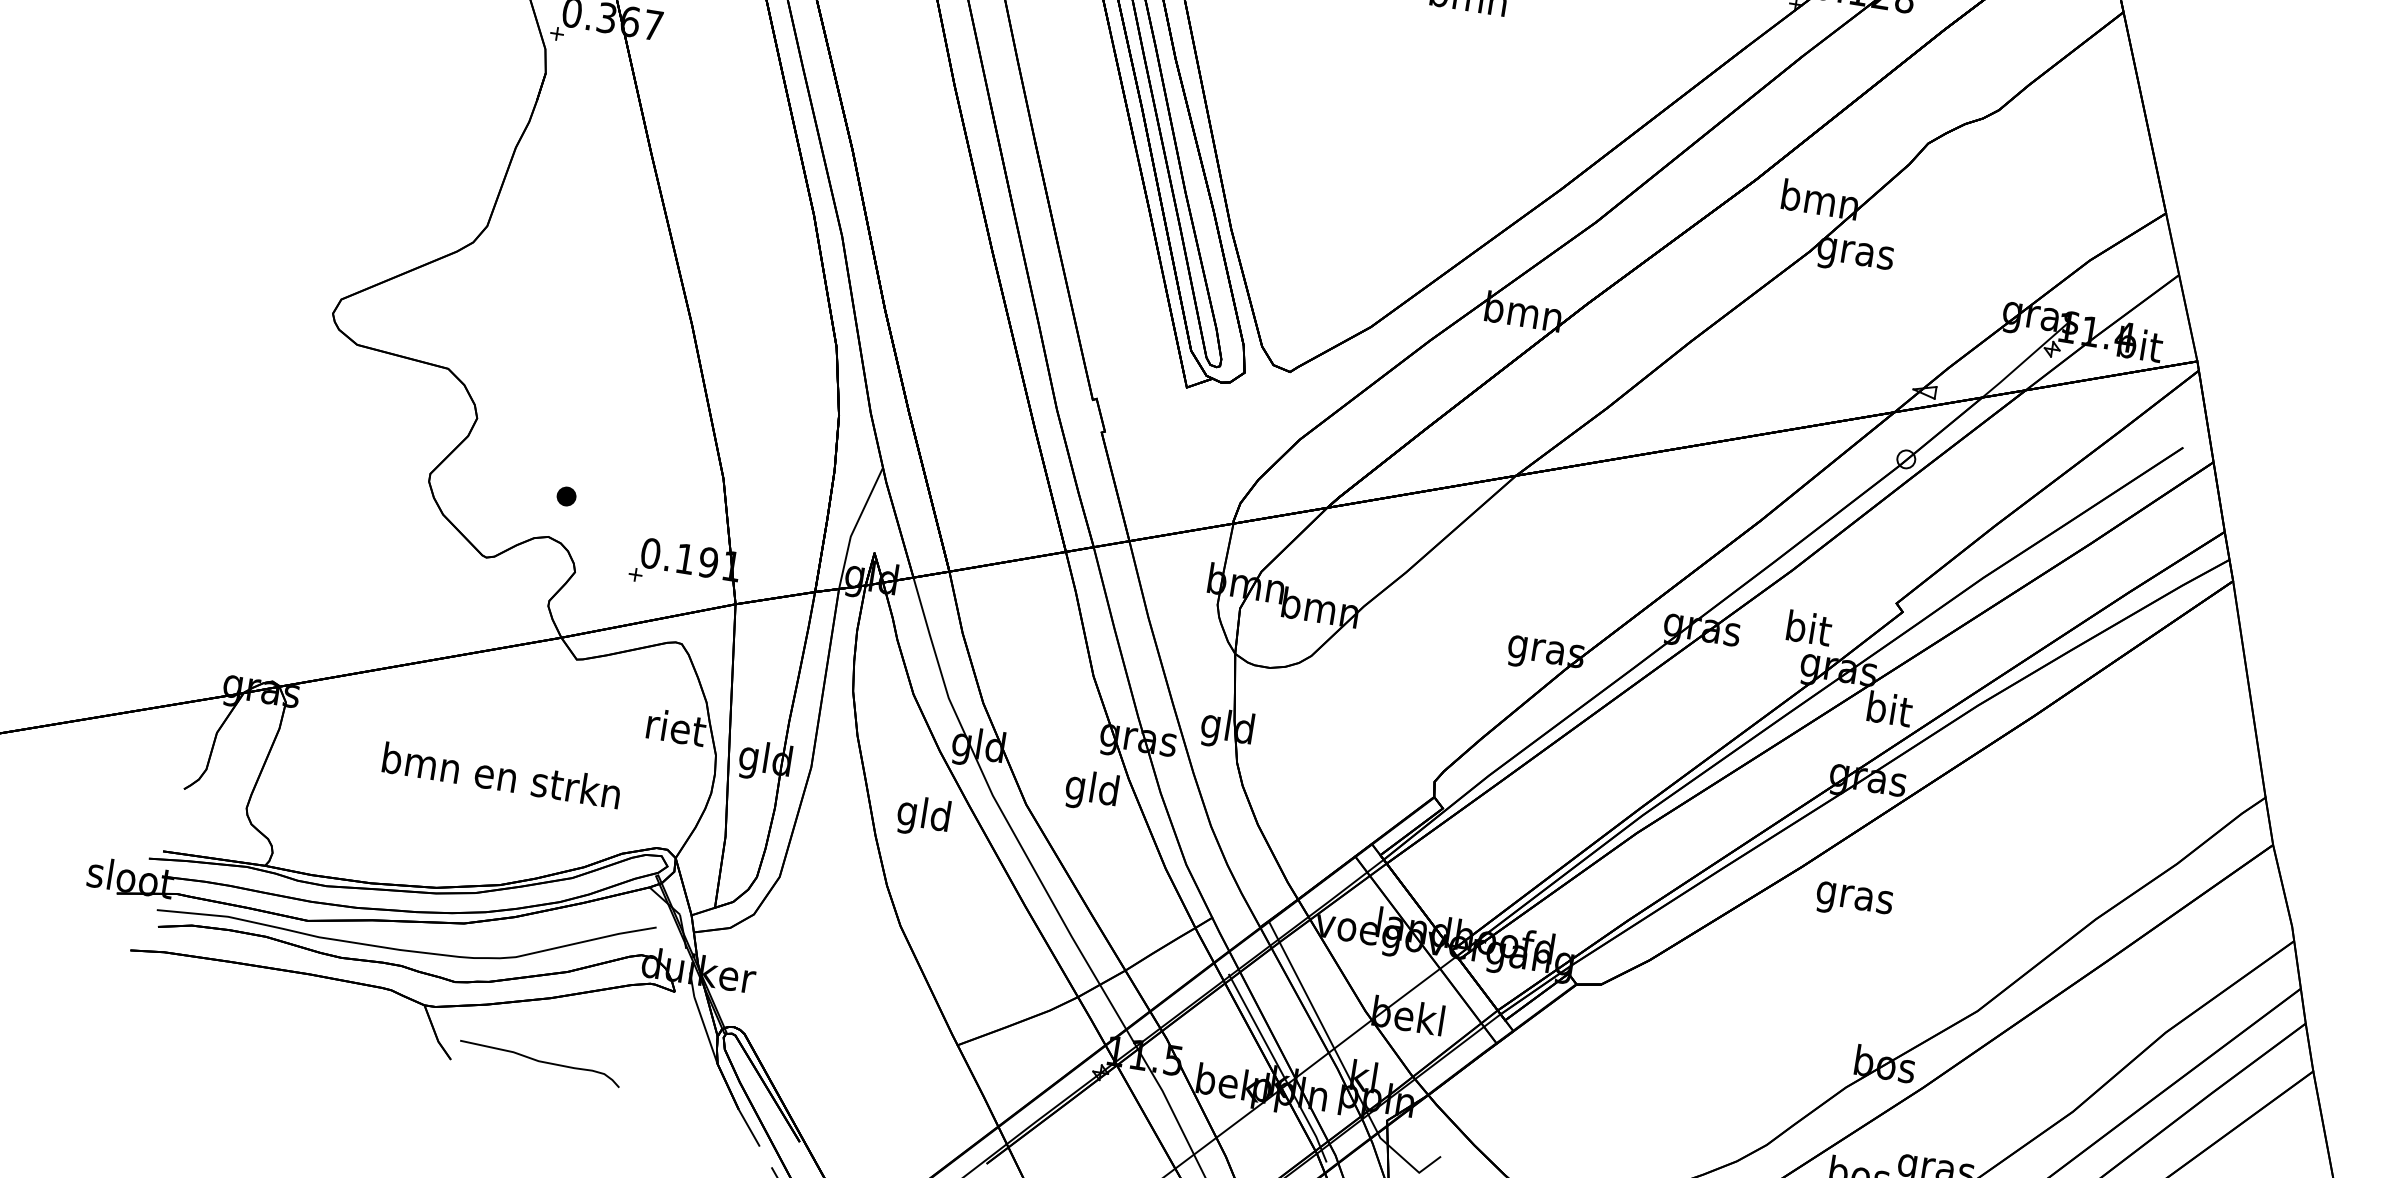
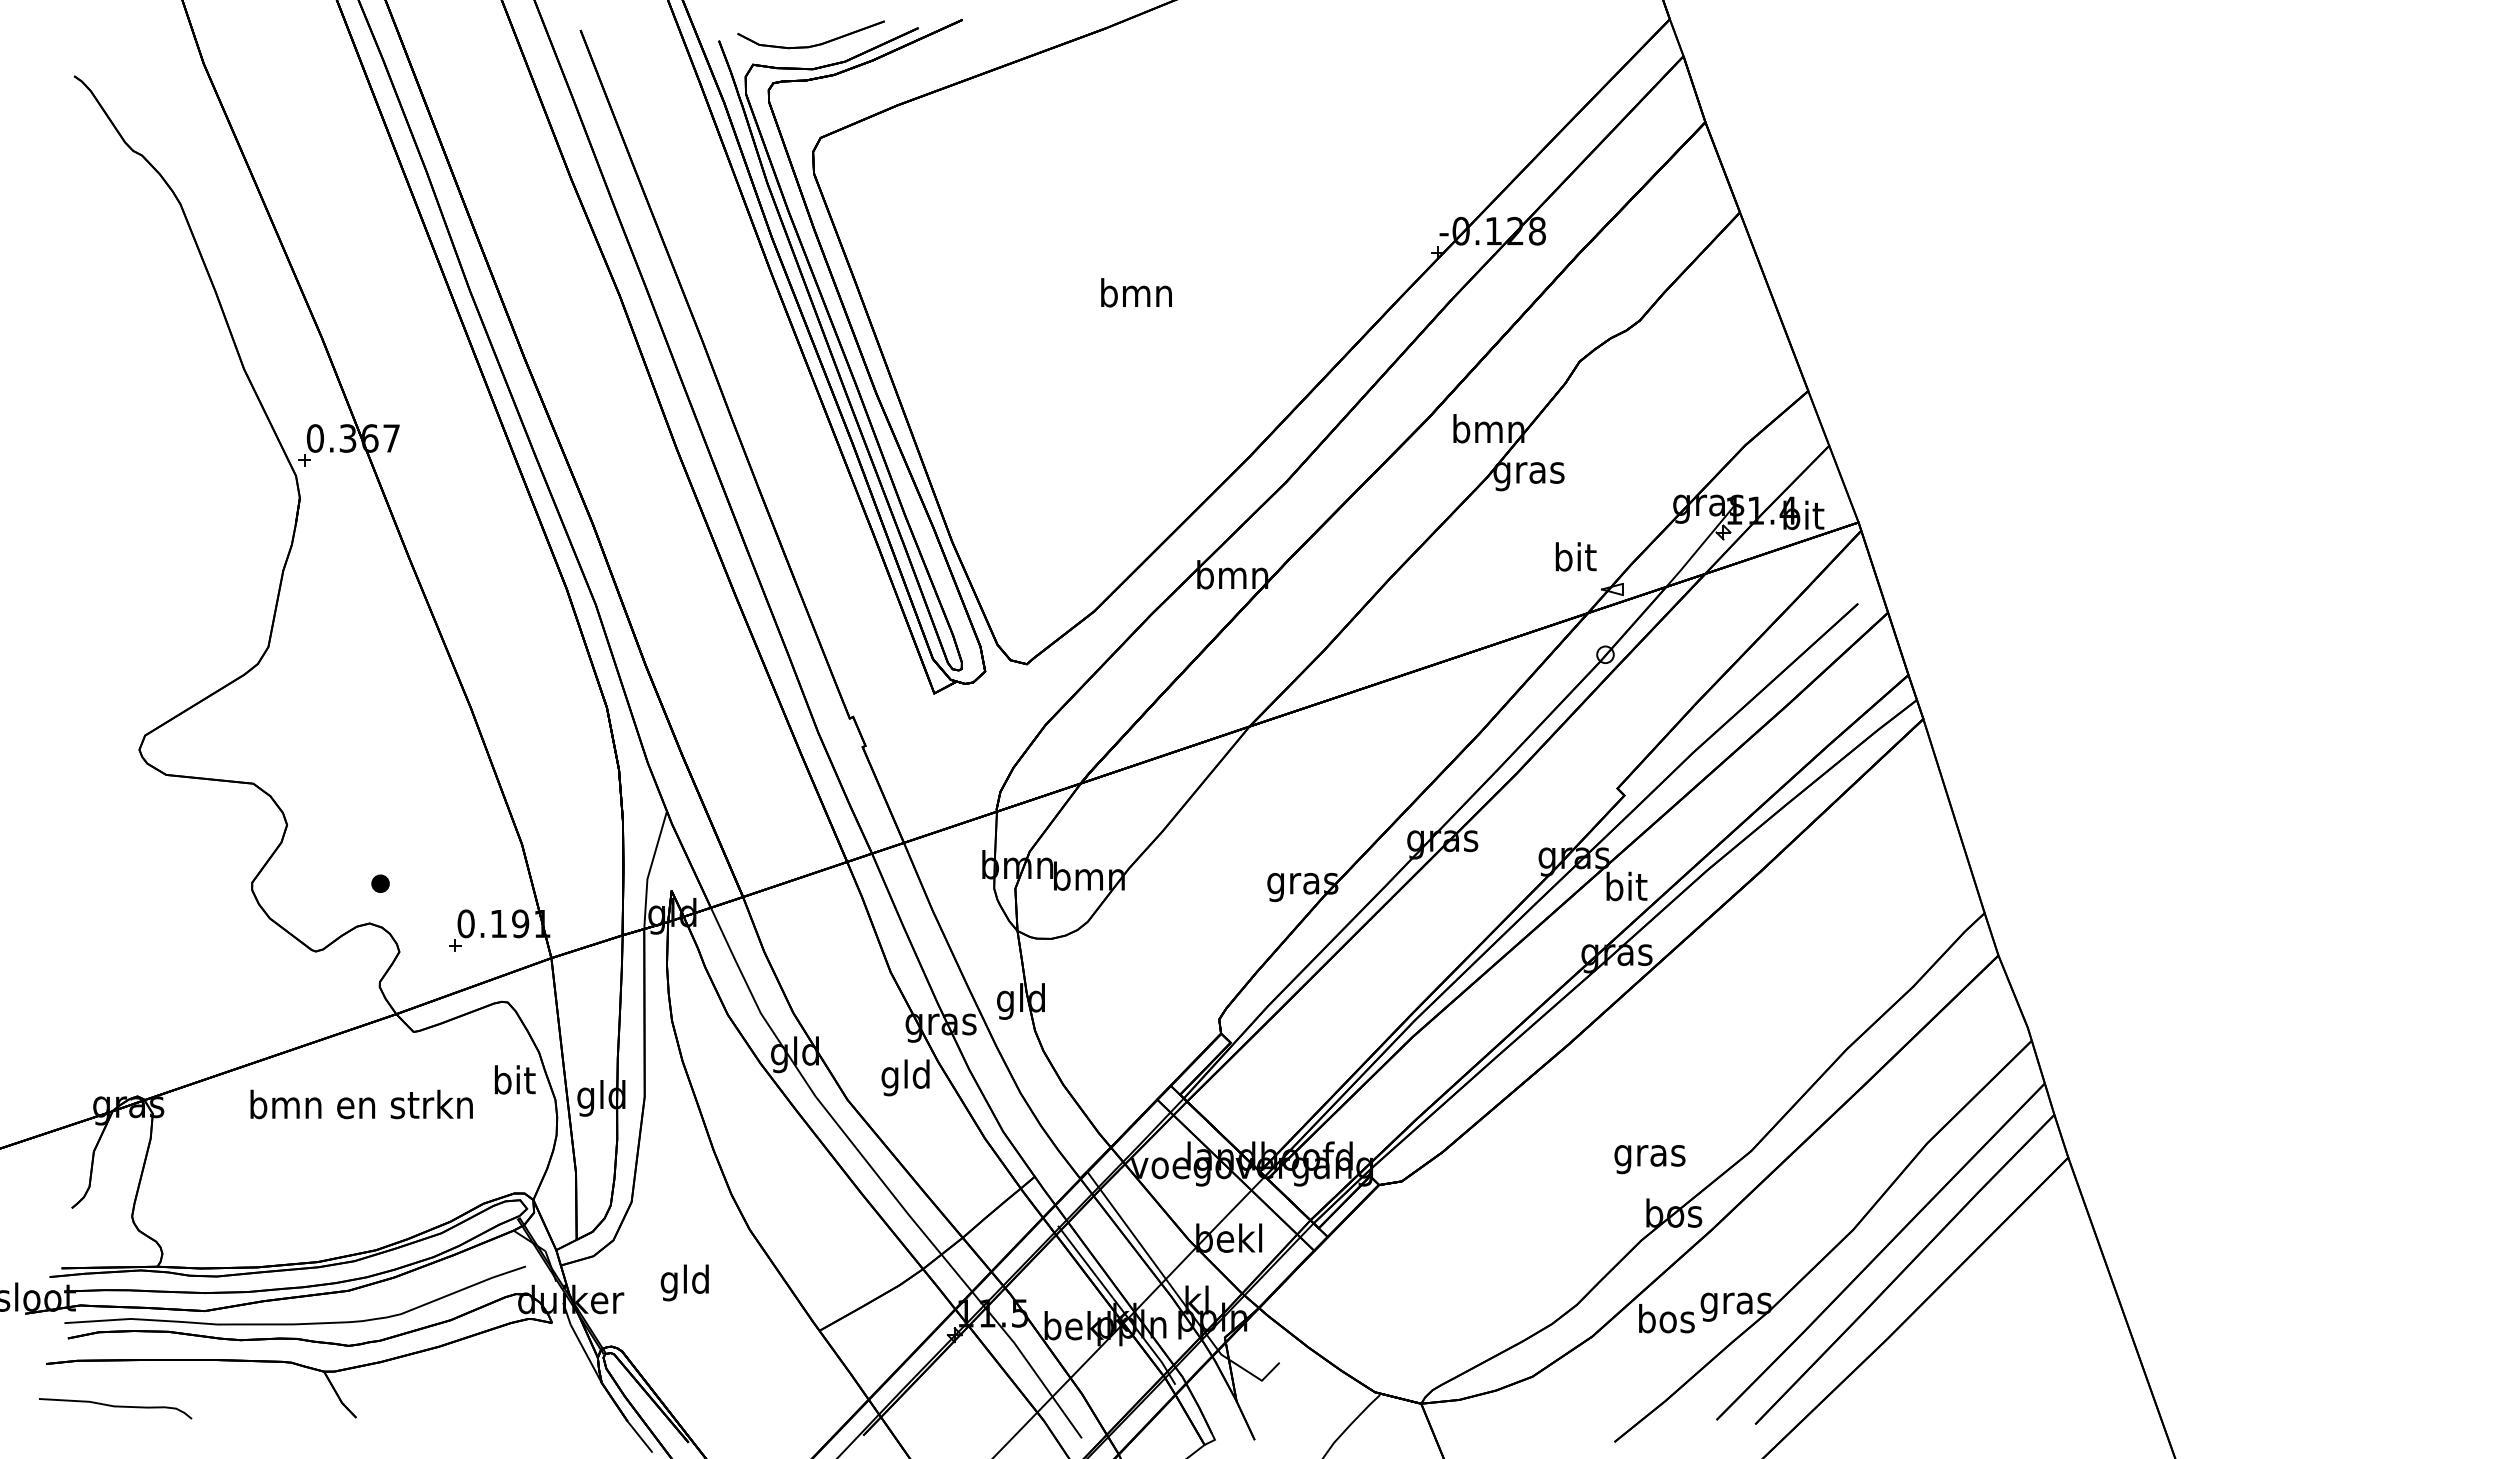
text: (1808, 627) -> (1575, 556), moved
text: (676, 727) -> (515, 1079), riet -> bit
text: (501, 775) -> (361, 1104), moved
text: (923, 816) -> (684, 1282), moved
text: (1853, 901) -> (1649, 1159), moved
curve: (540, 1062) -> (115, 1407), moved

